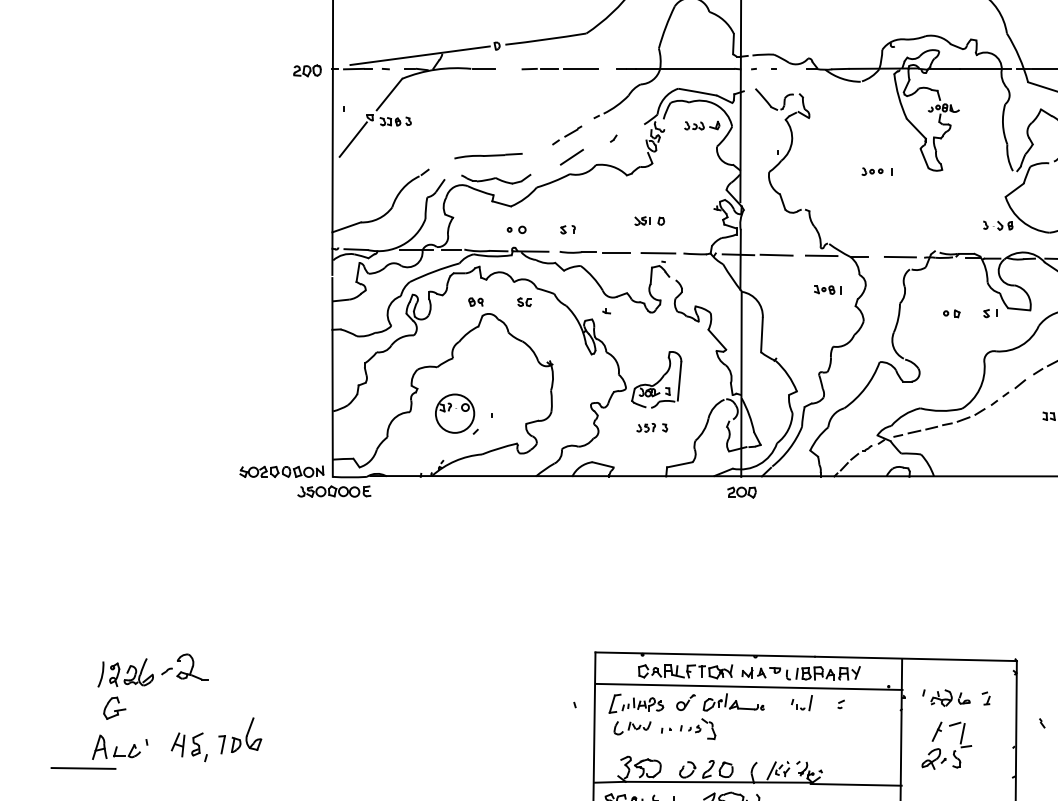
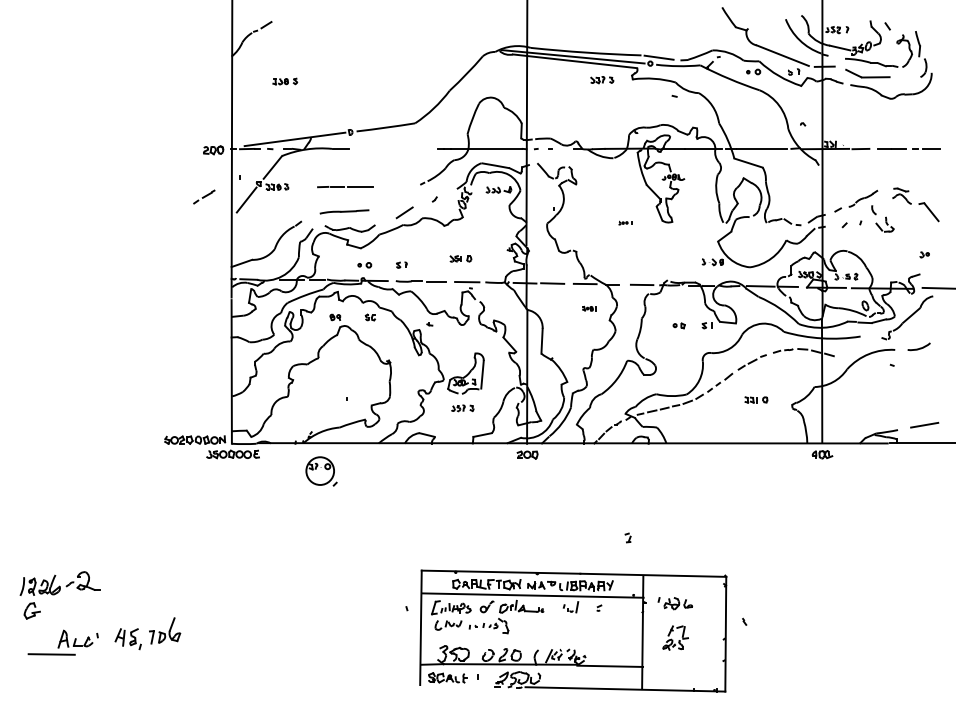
line: (559, 69) -> (344, 187), moved
line: (567, 134) -> (204, 196), moved
part: (877, 170) -> (625, 222), size x0.6
part: (827, 289) -> (589, 308), size x0.7
part: (456, 414) -> (321, 471), moved
part: (152, 686) -> (59, 595), moved
part: (985, 697) -> (627, 537), moved
part: (946, 744) -> (675, 637), size x0.7

